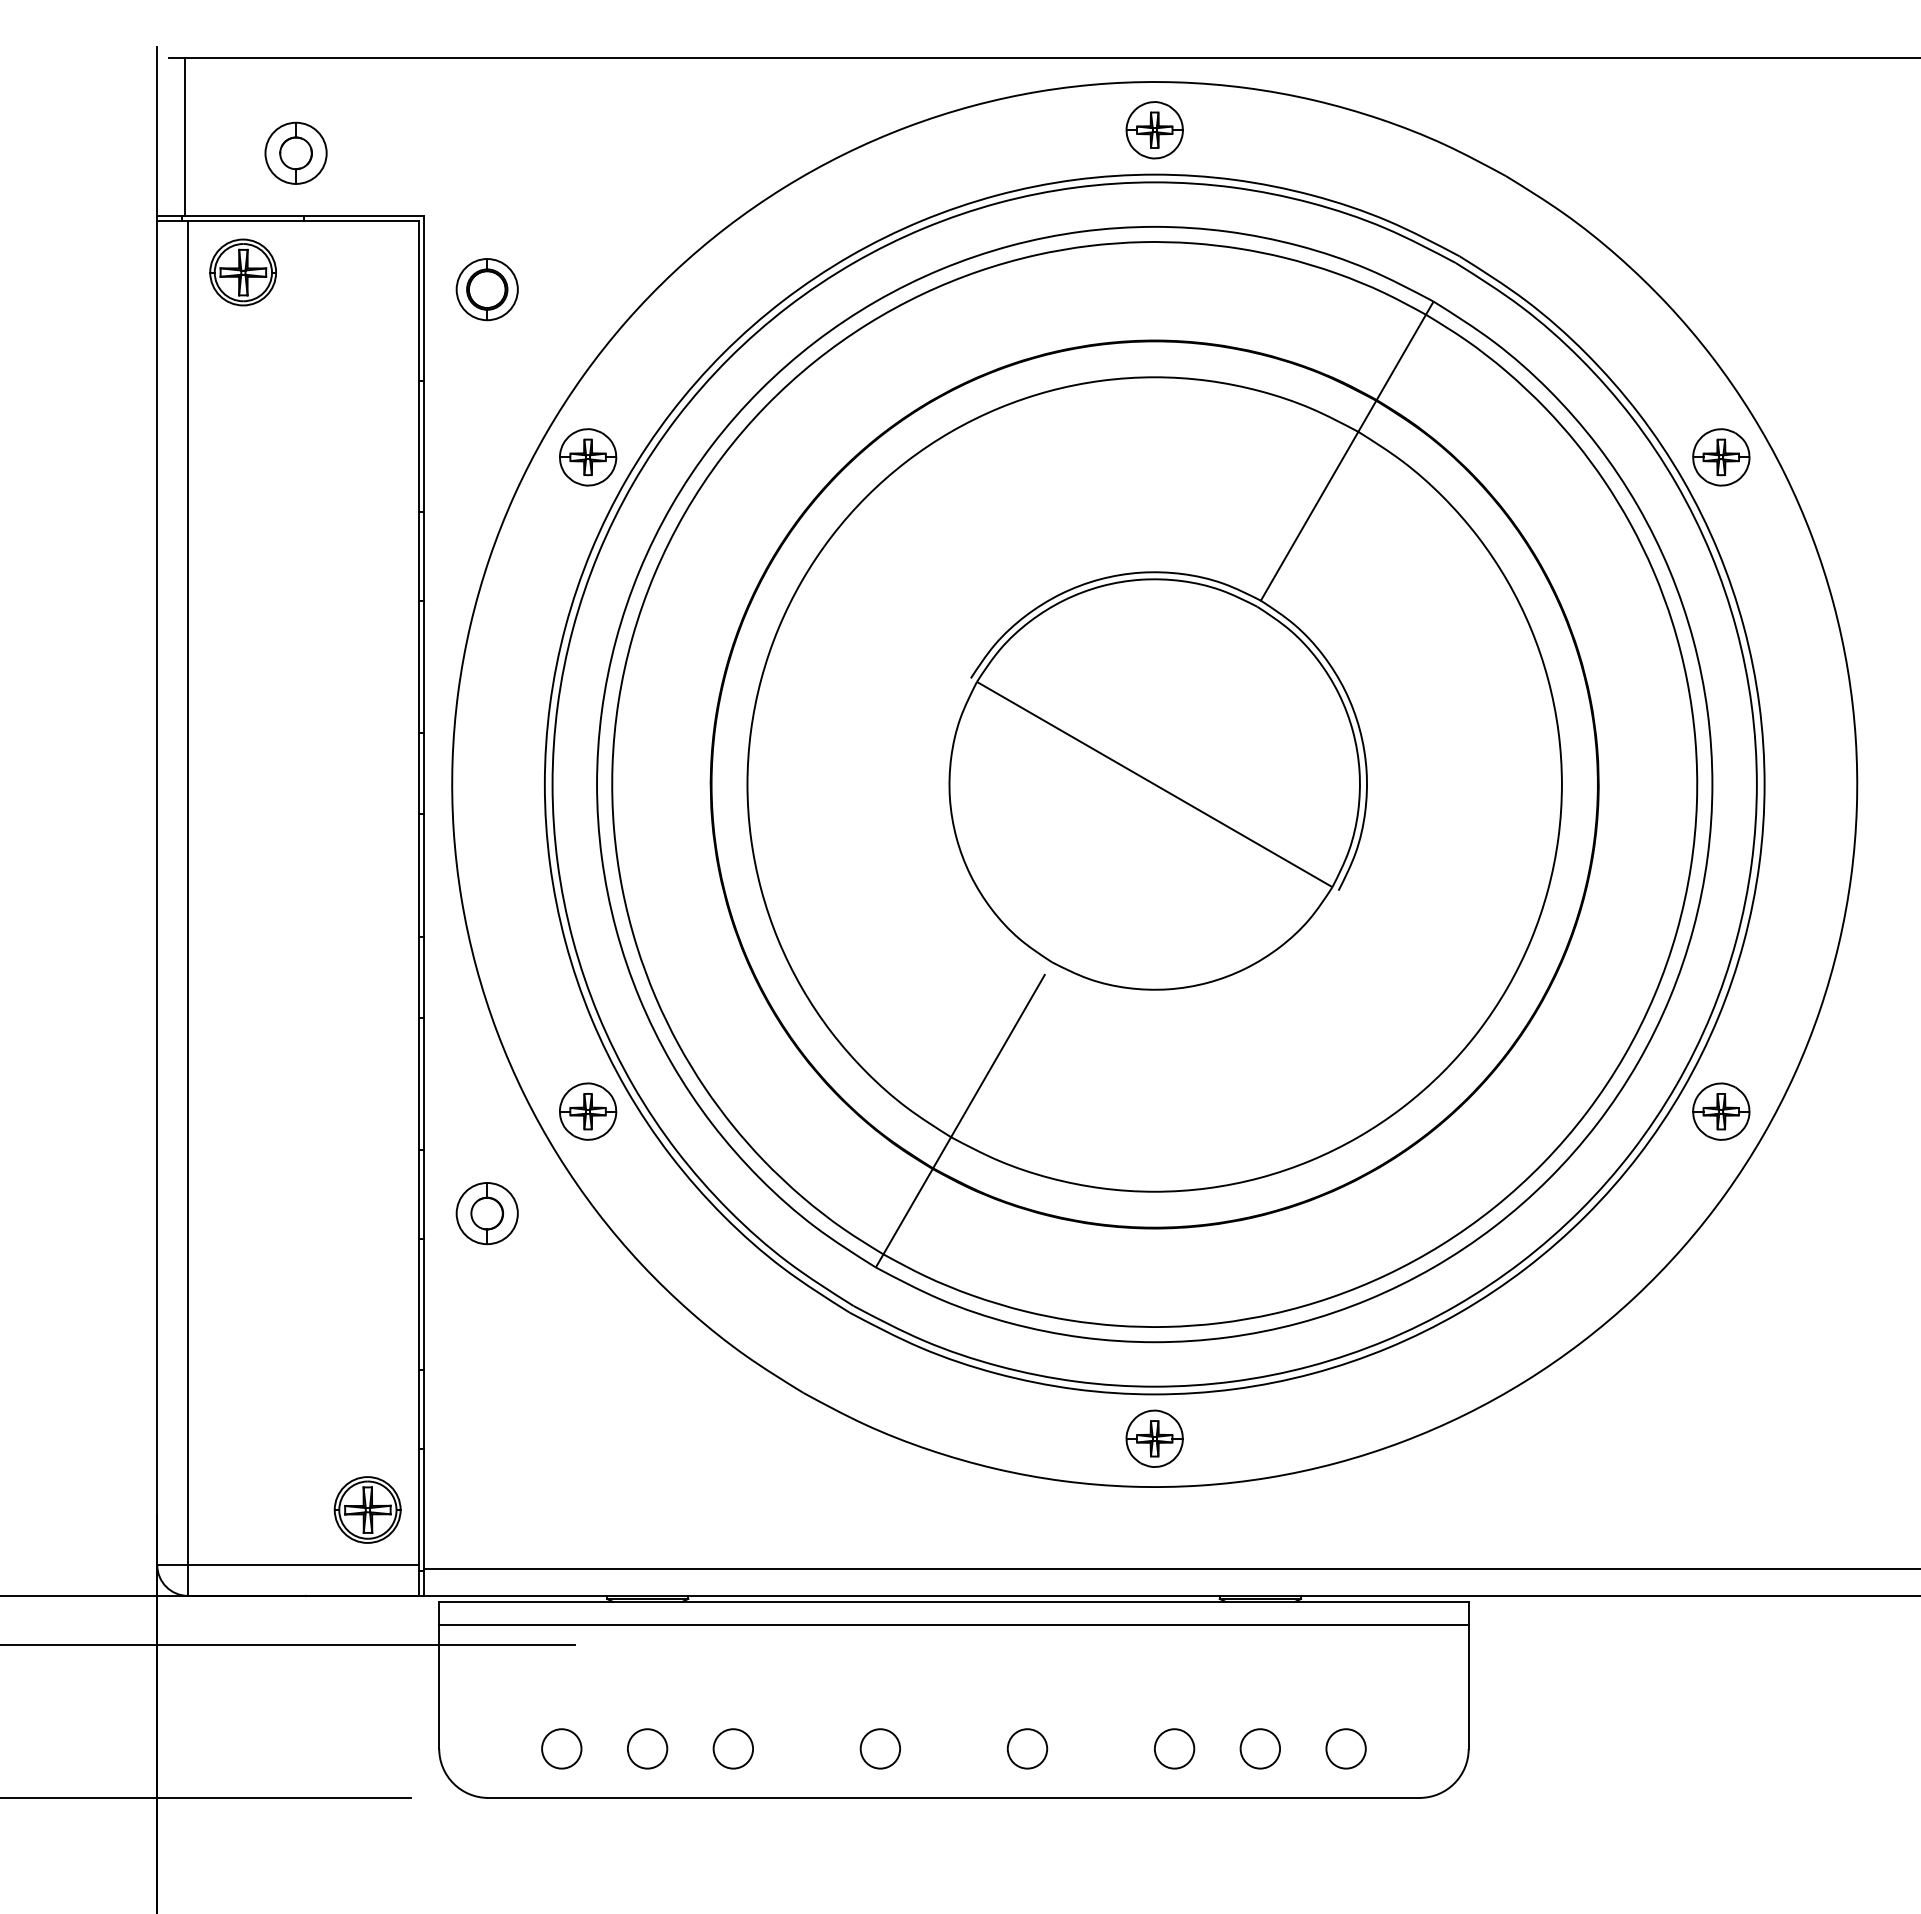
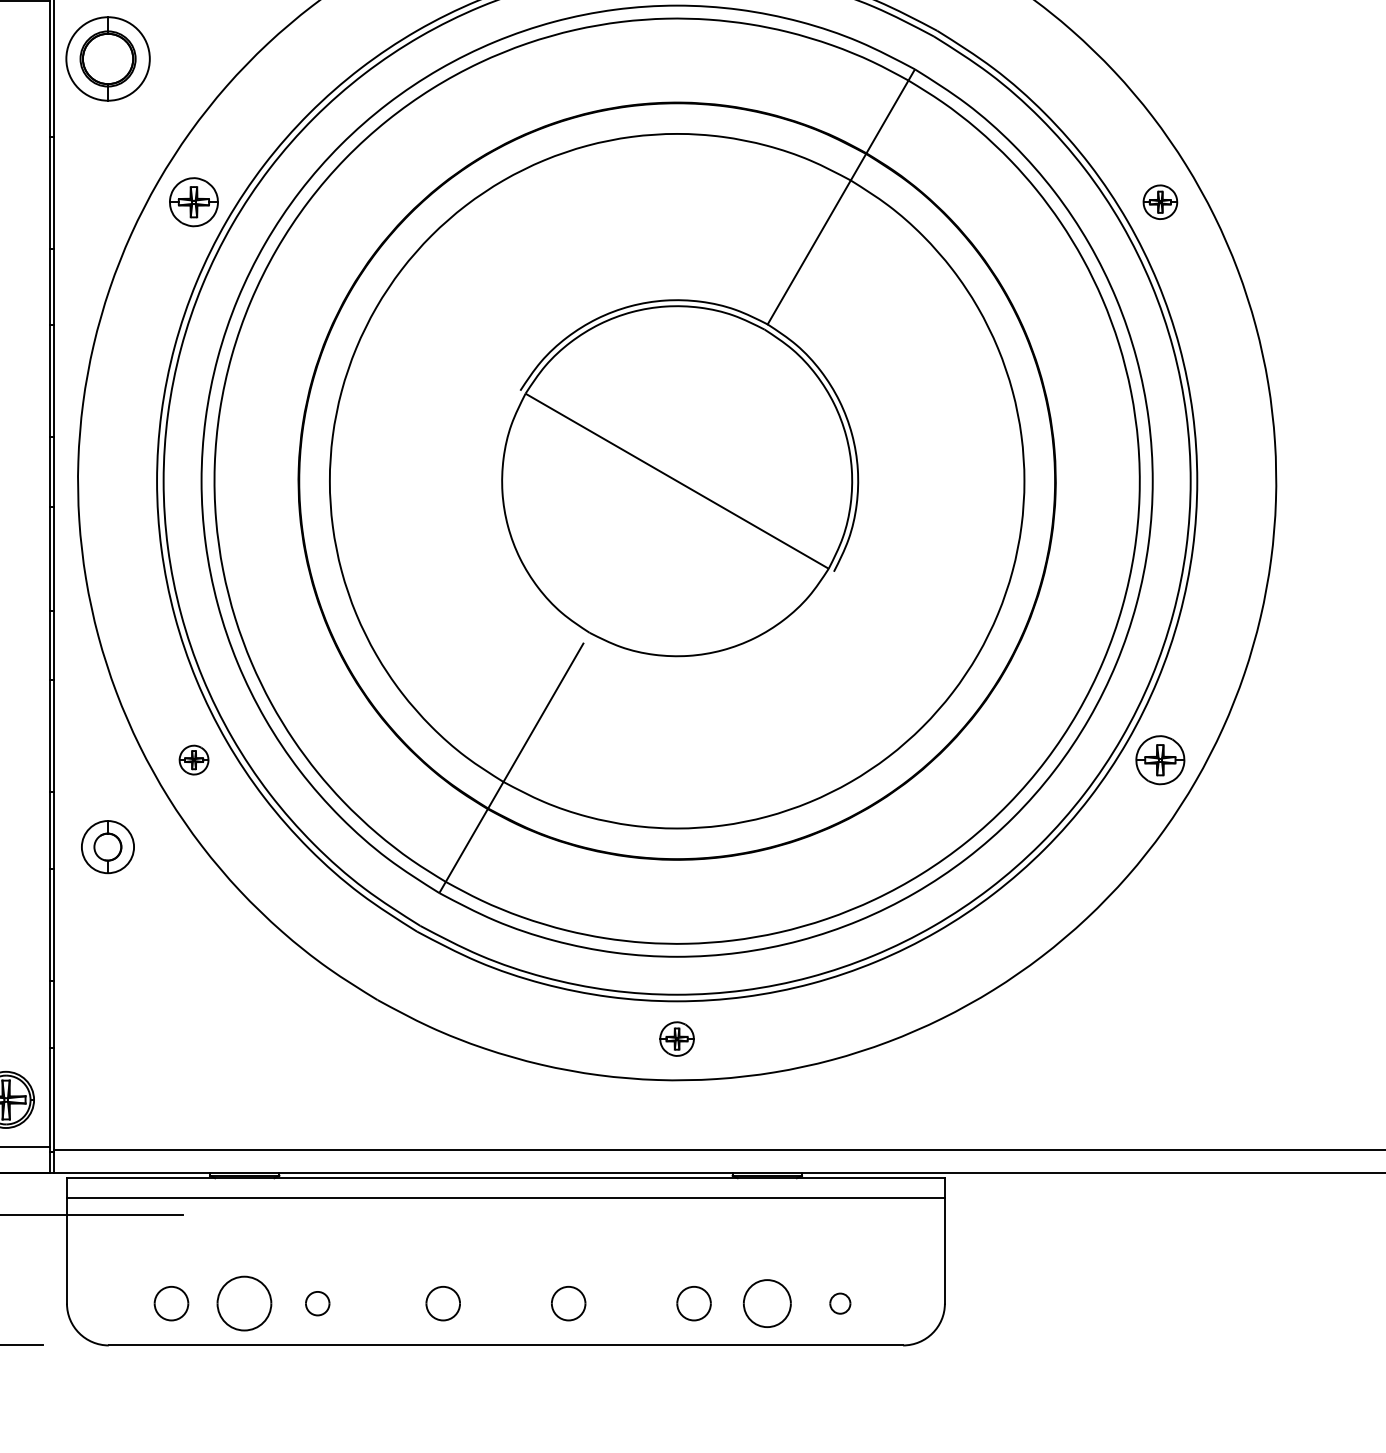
part: (486, 289) -> (107, 59), size x1.6
part: (1721, 457) -> (1160, 202), size x0.7
part: (588, 1111) -> (194, 760), size x0.6
part: (1154, 1438) -> (676, 1038), size x0.7
part: (647, 1748) -> (244, 1303), size x1.6
part: (732, 1748) -> (317, 1303), size x0.7
part: (1259, 1748) -> (766, 1303), size x1.4
part: (1345, 1748) -> (839, 1303), size x0.6

